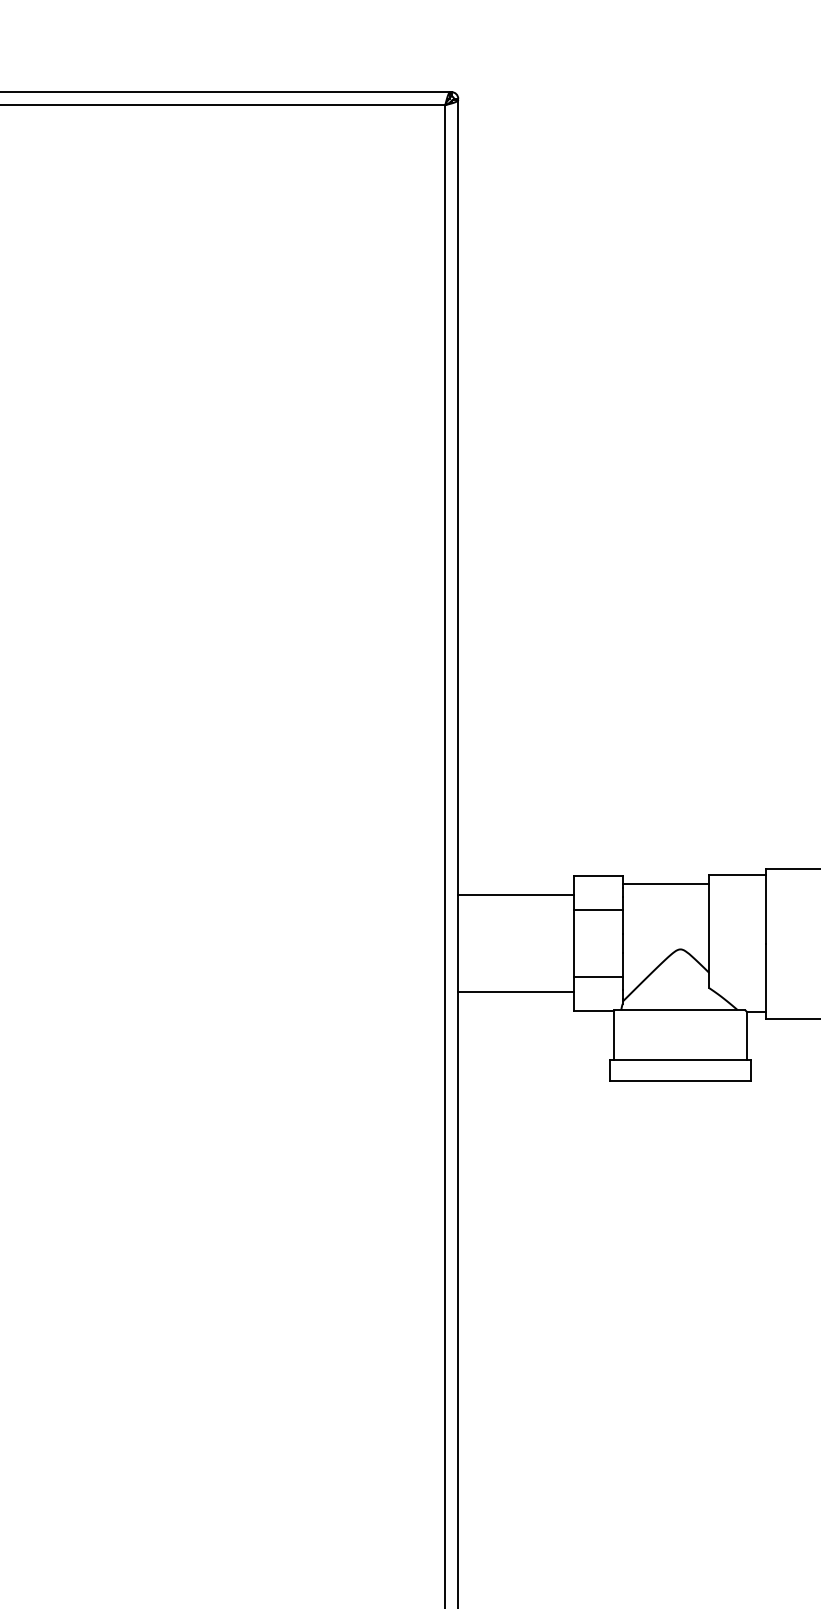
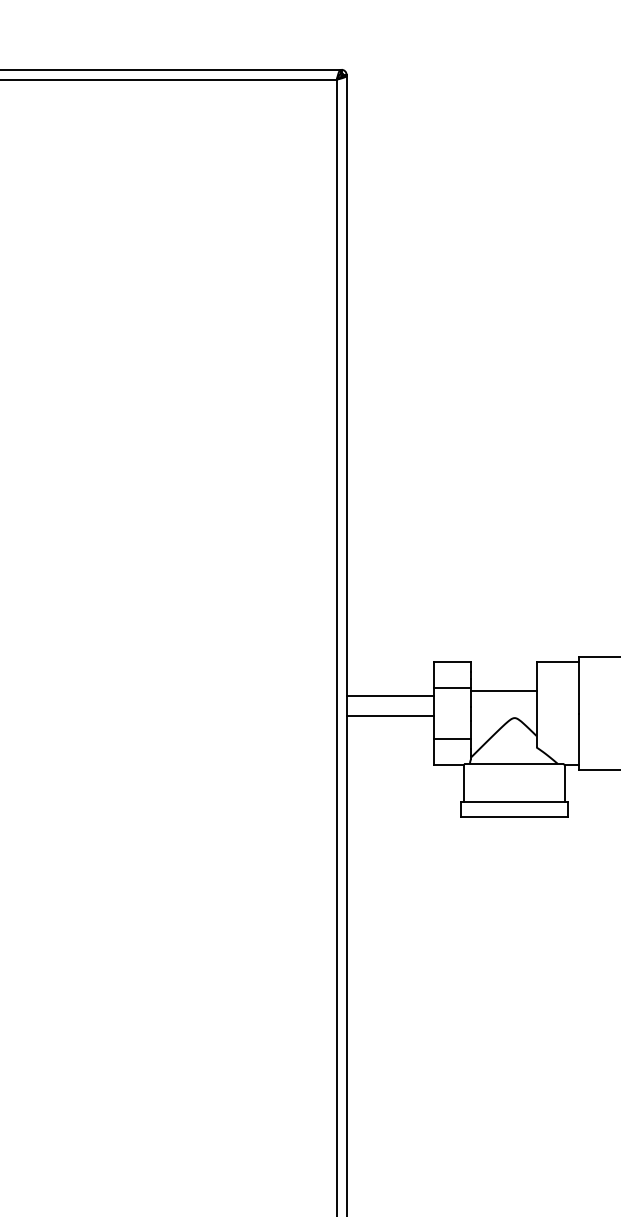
line: (665, 883) -> (503, 690), moved
line: (514, 894) -> (389, 695), moved
line: (514, 992) -> (389, 716), moved

